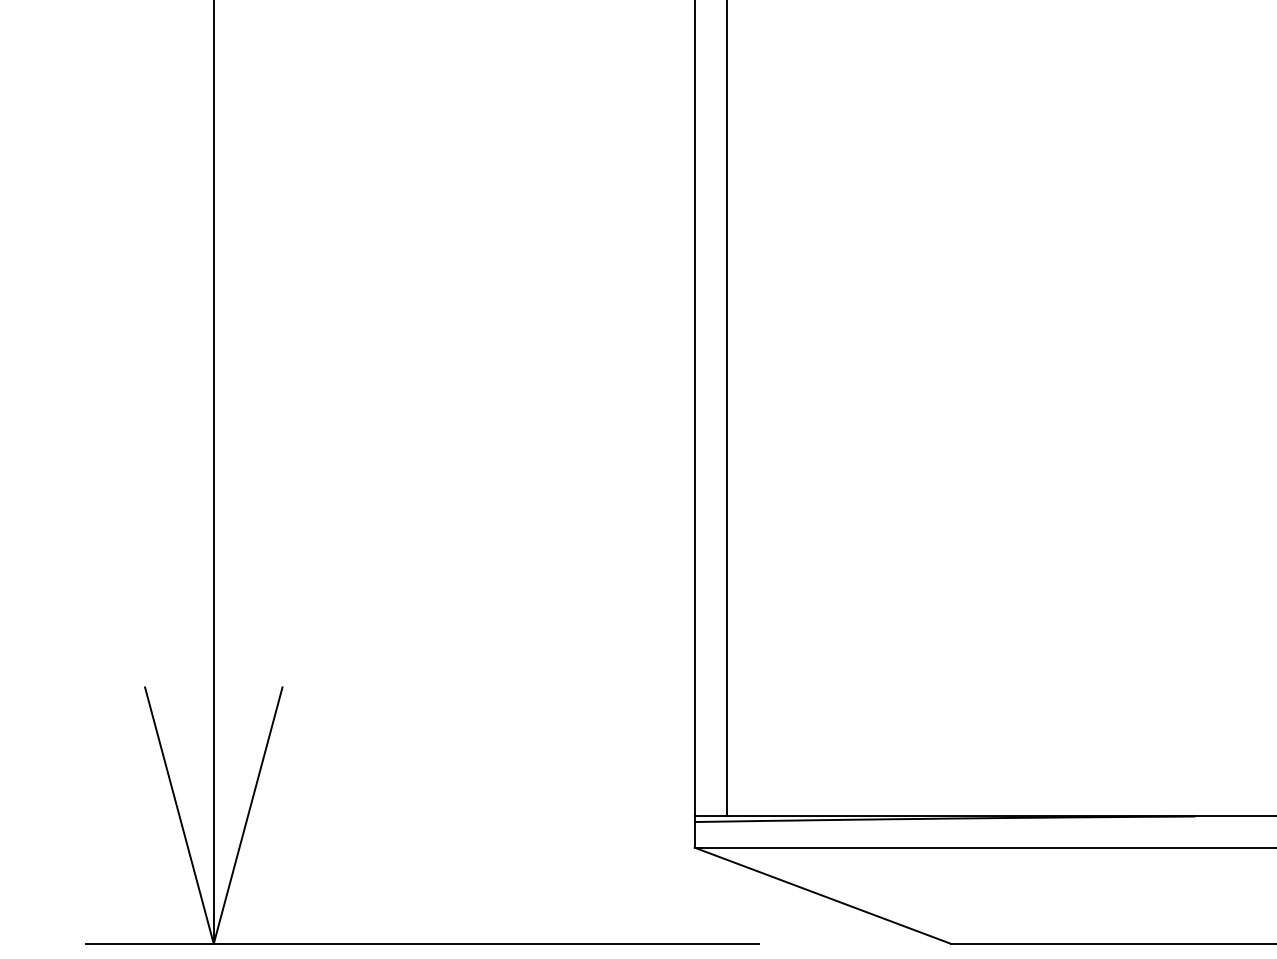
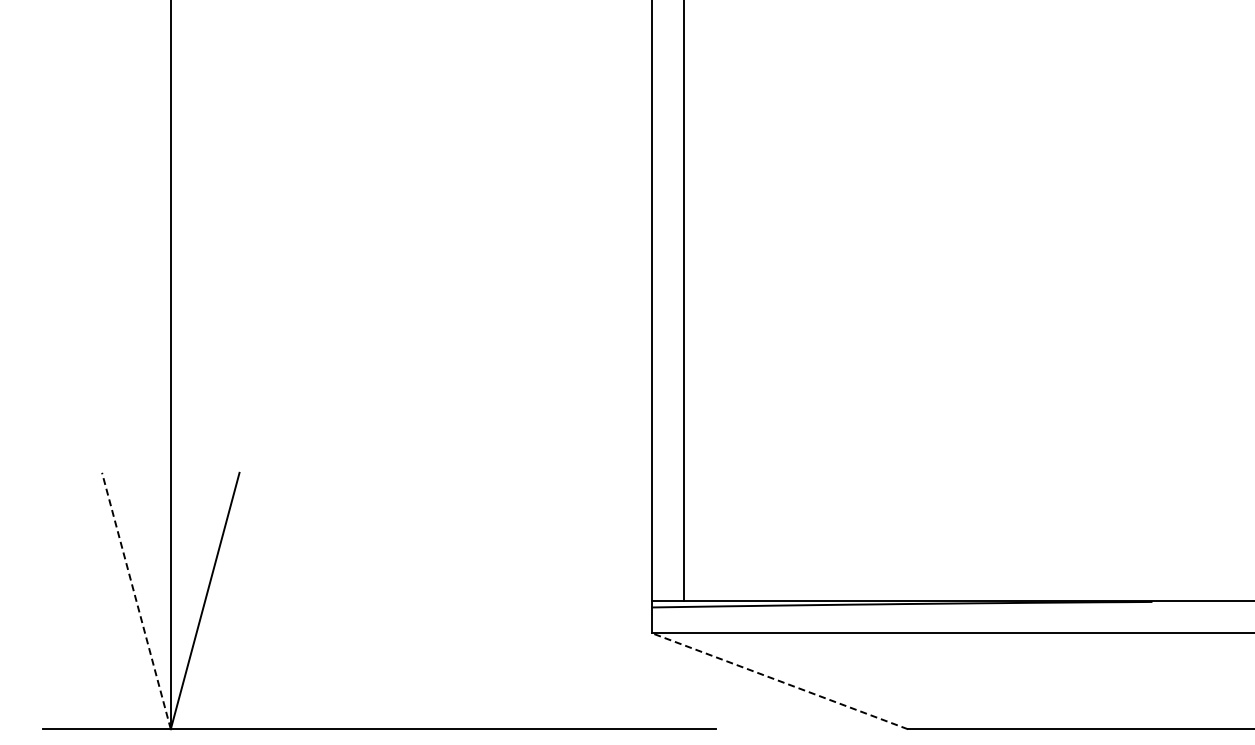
line: (179, 815) -> (136, 600), solid -> dashed
line: (822, 895) -> (779, 680), solid -> dashed

